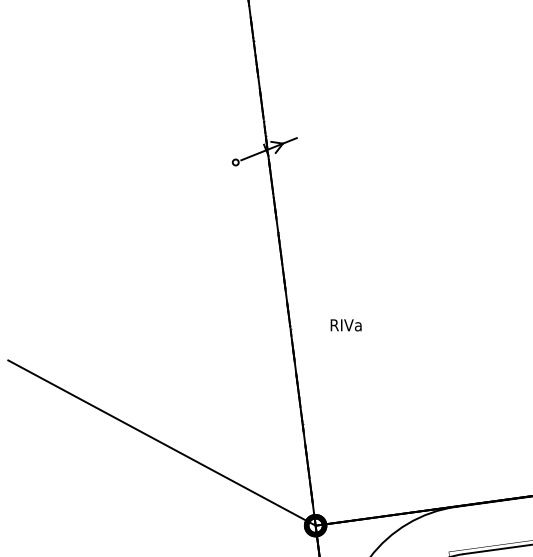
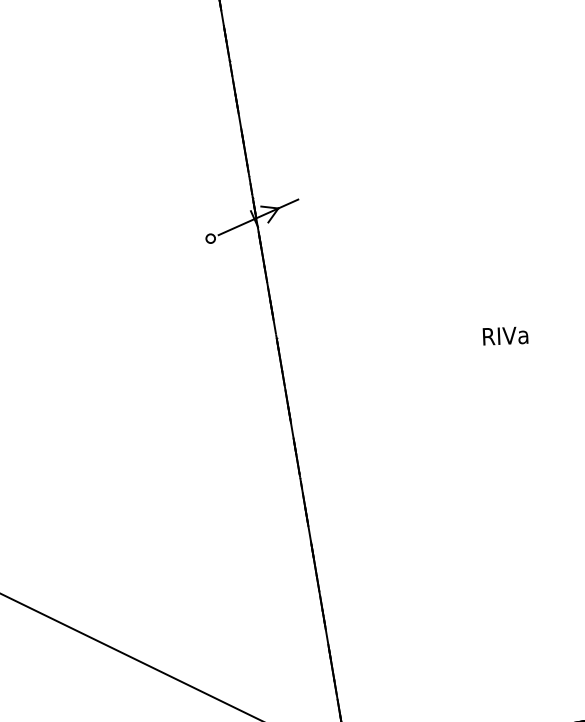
text: (345, 325) -> (504, 336), moved

